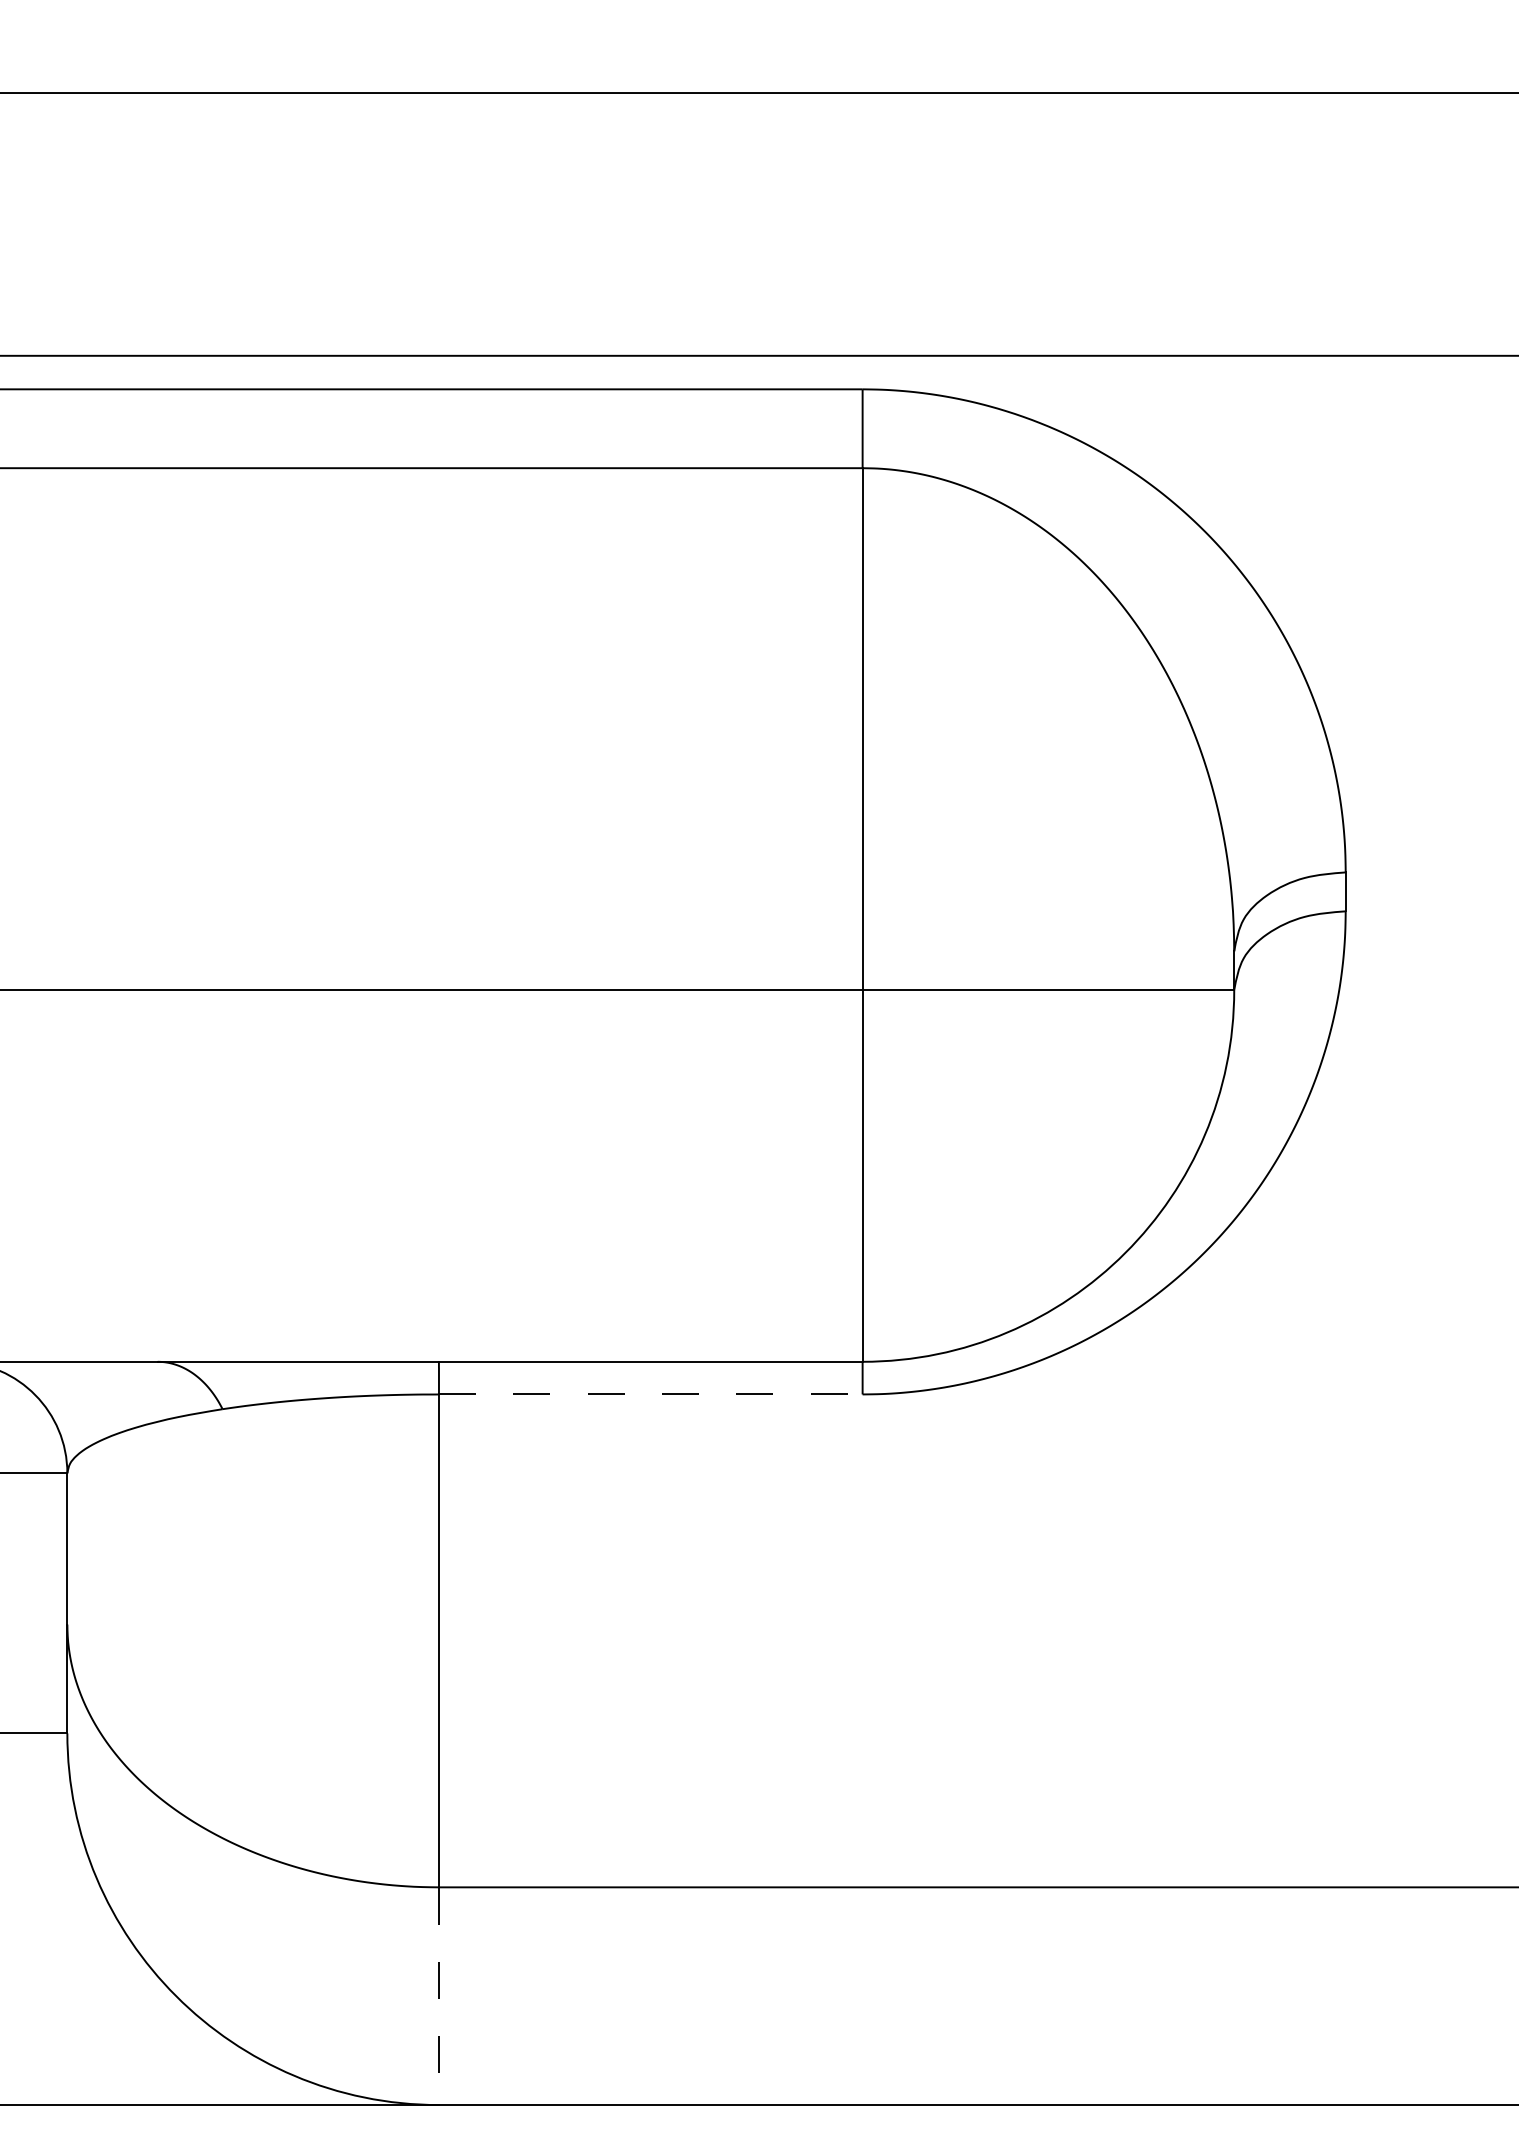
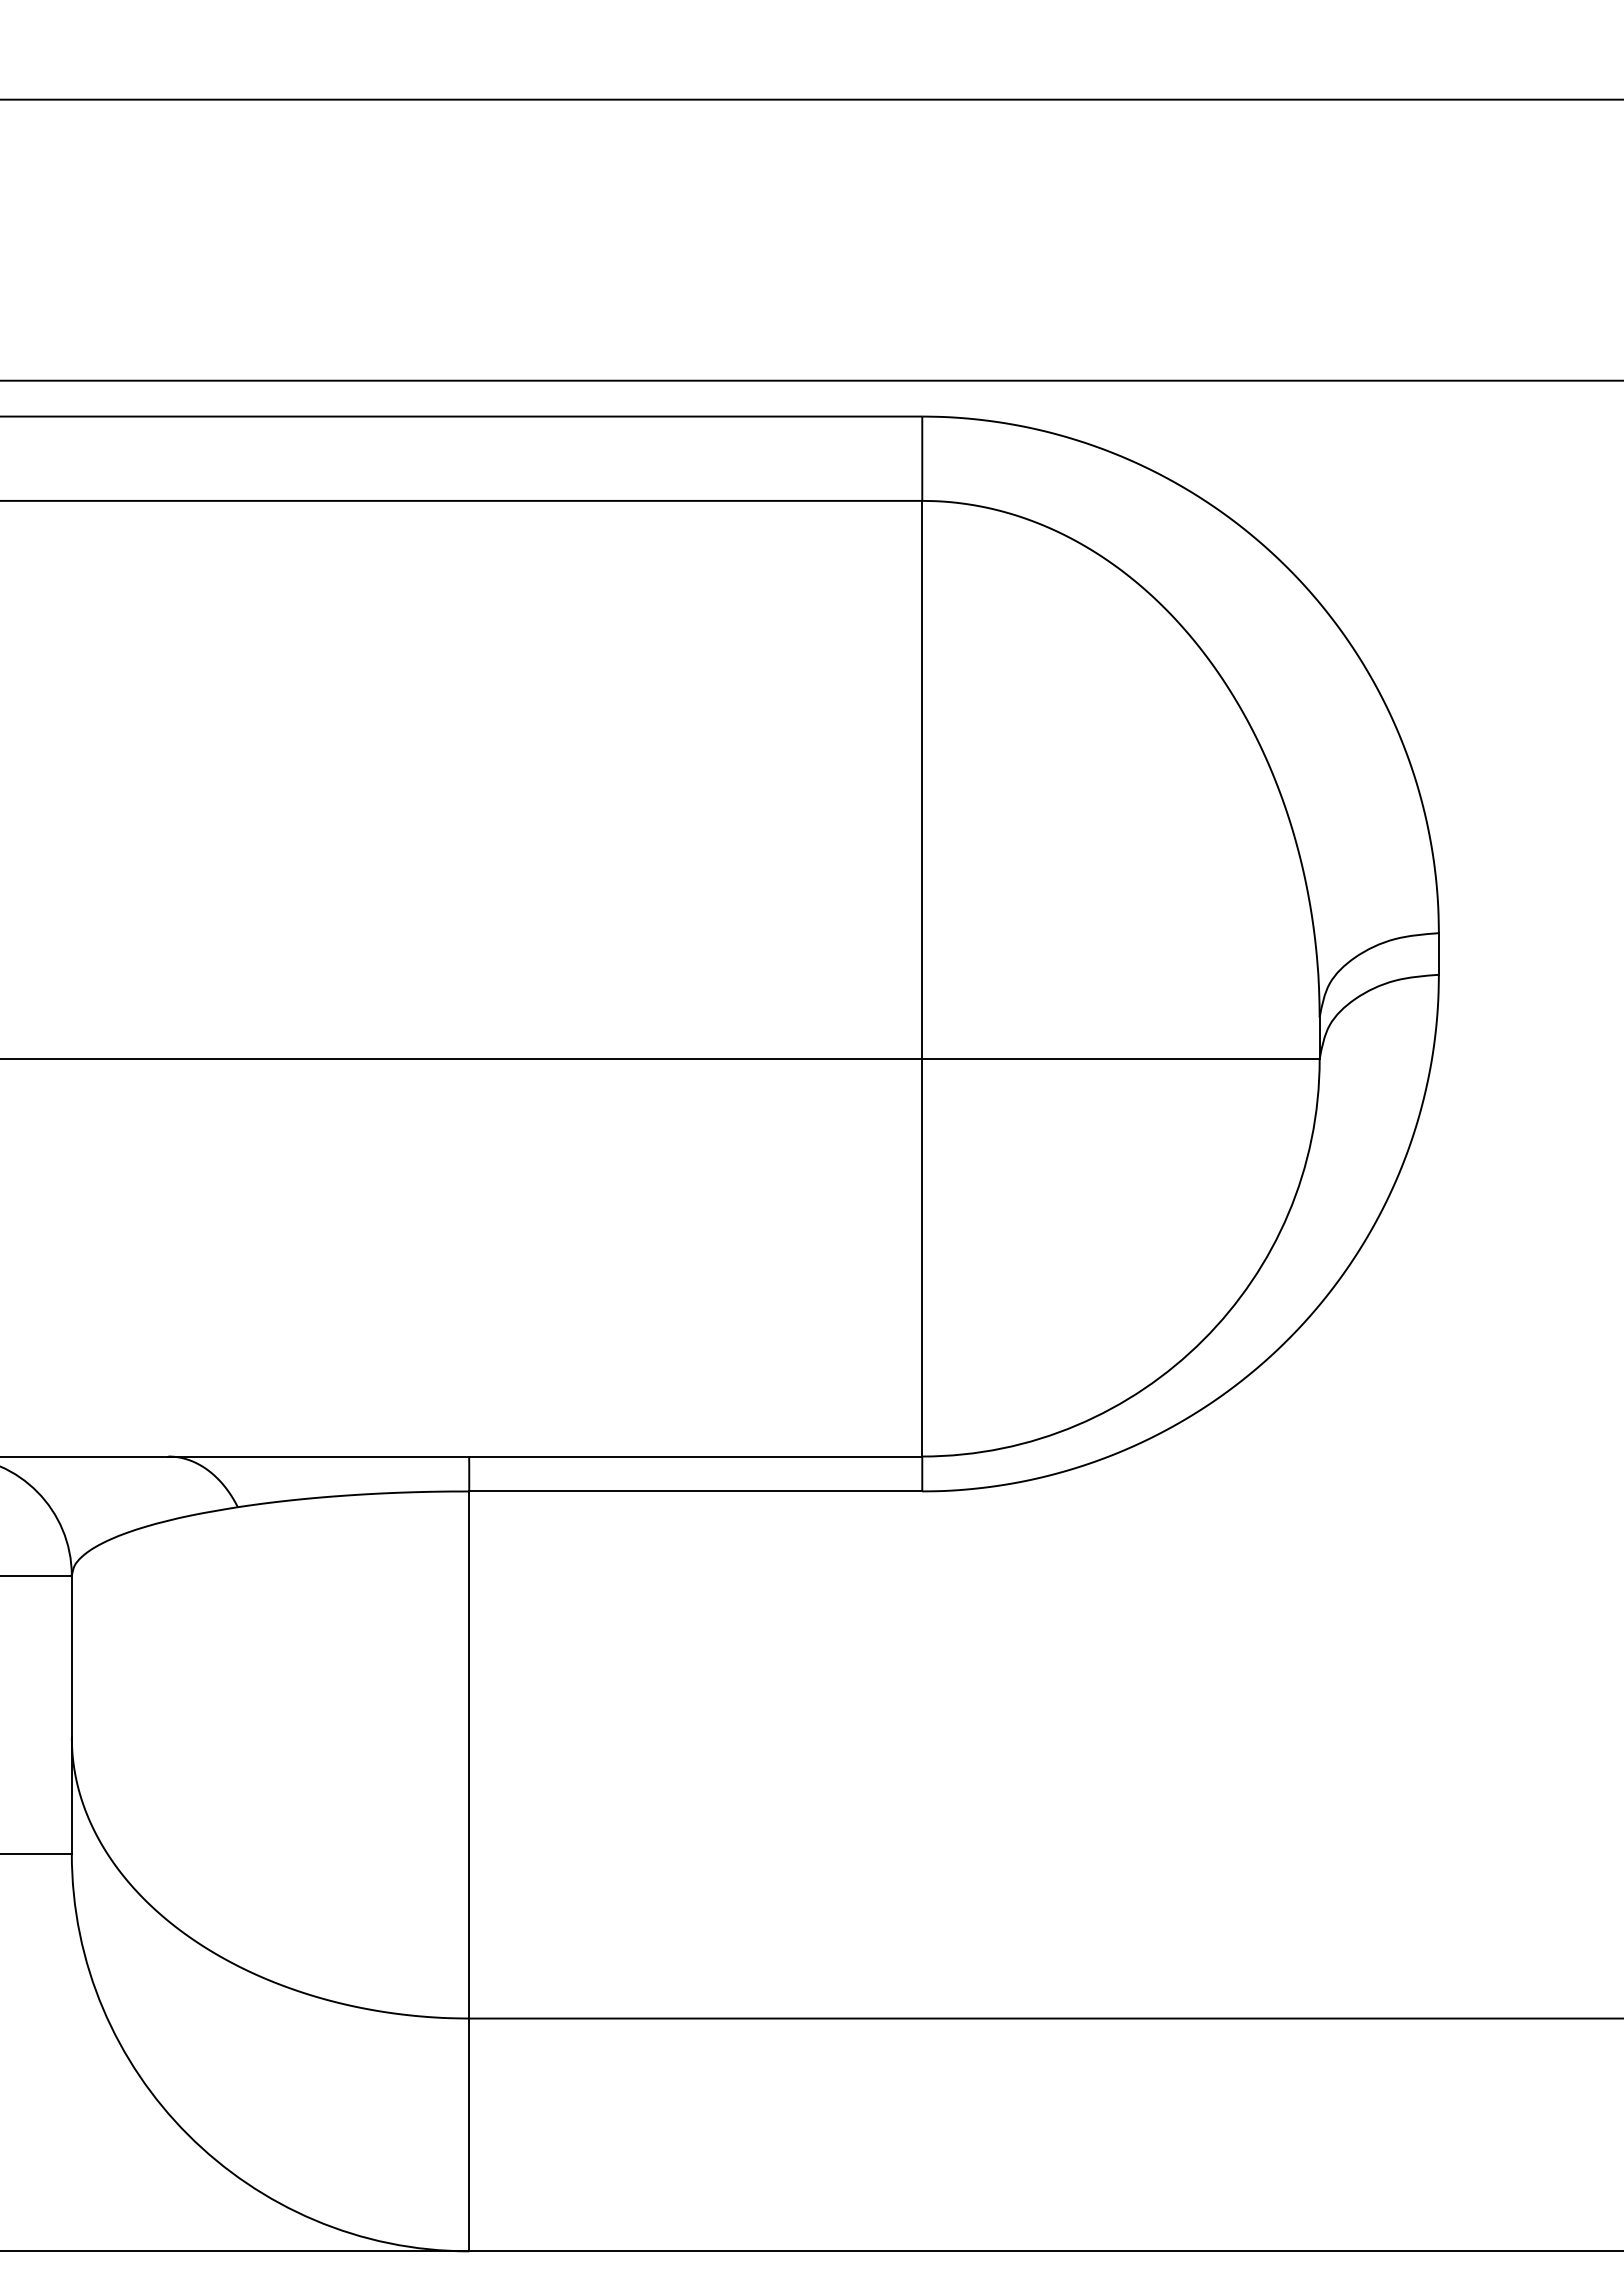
line: (650, 1394) -> (695, 1491), dashed -> solid
line: (439, 1996) -> (469, 2135), dashed -> solid

